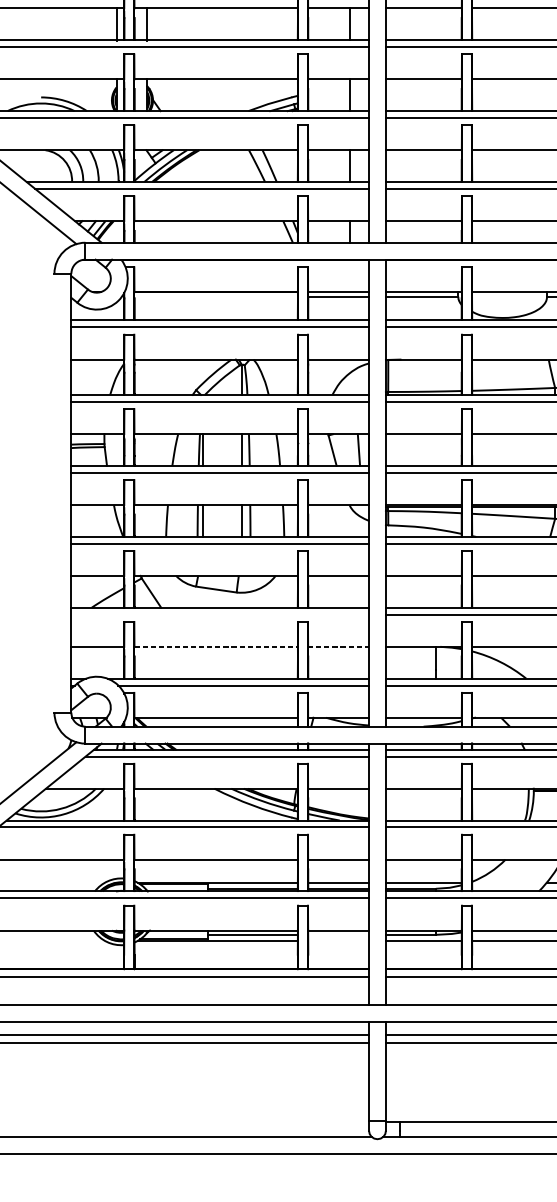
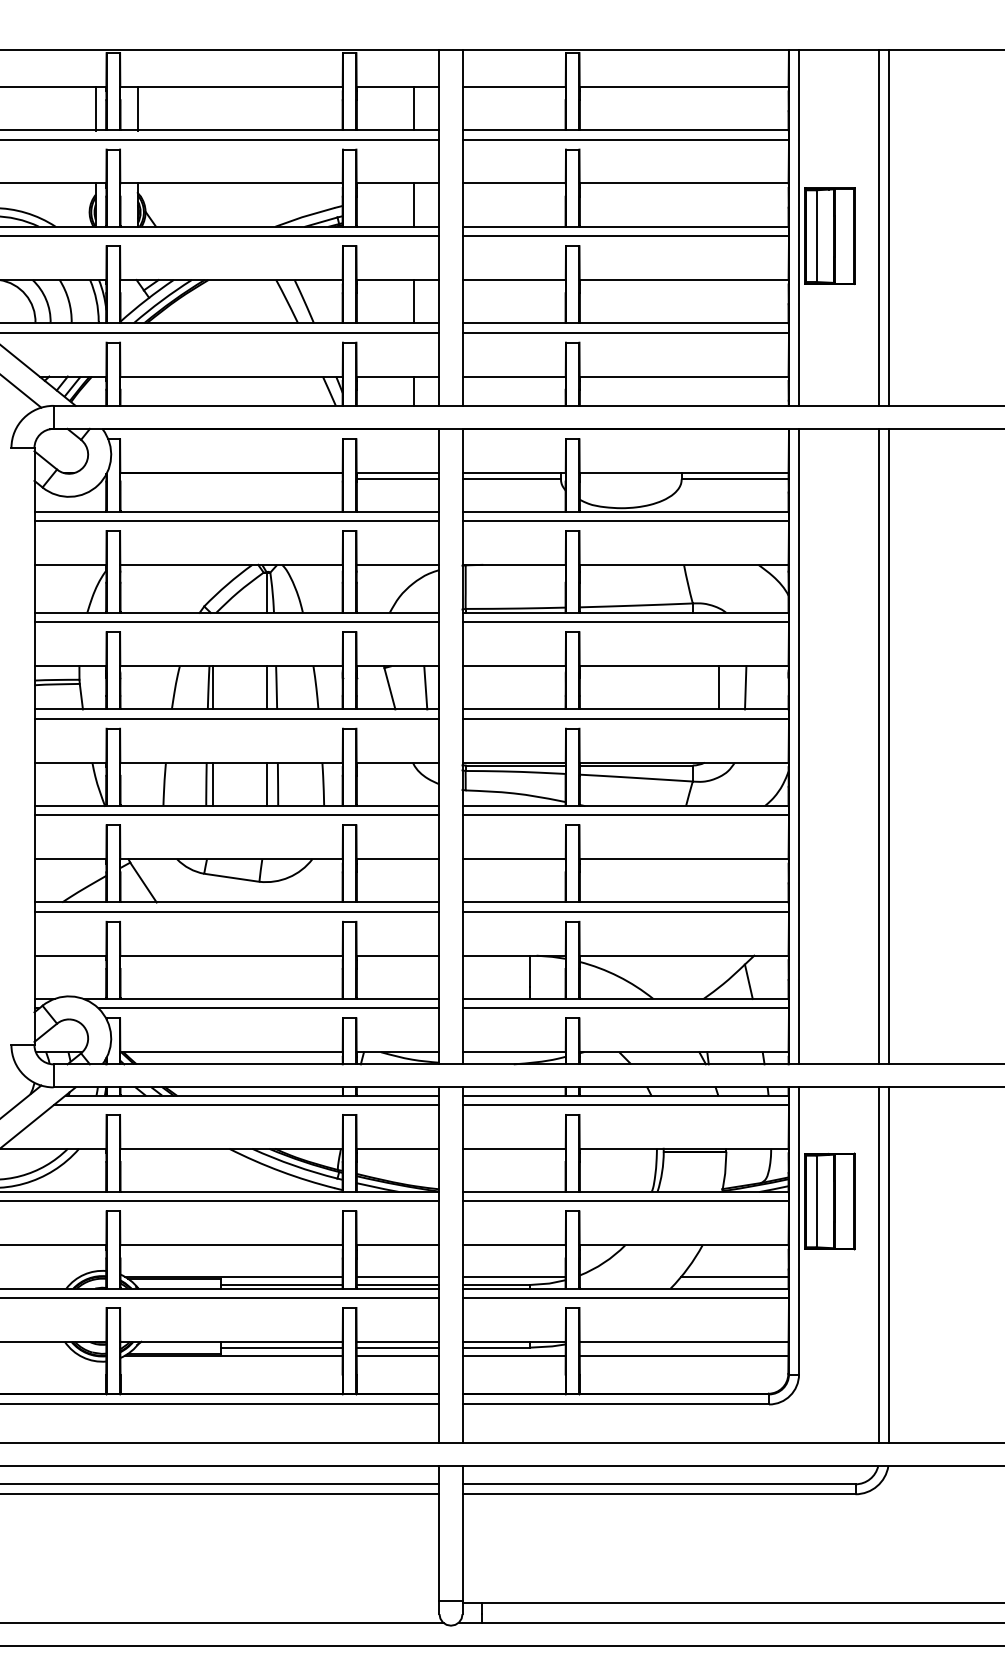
line: (219, 614) -> (236, 911), added
line: (216, 646) -> (232, 955), dashed -> solid
line: (338, 646) -> (398, 955), dashed -> solid
line: (338, 934) -> (397, 1347), added
line: (338, 940) -> (397, 1355), added

